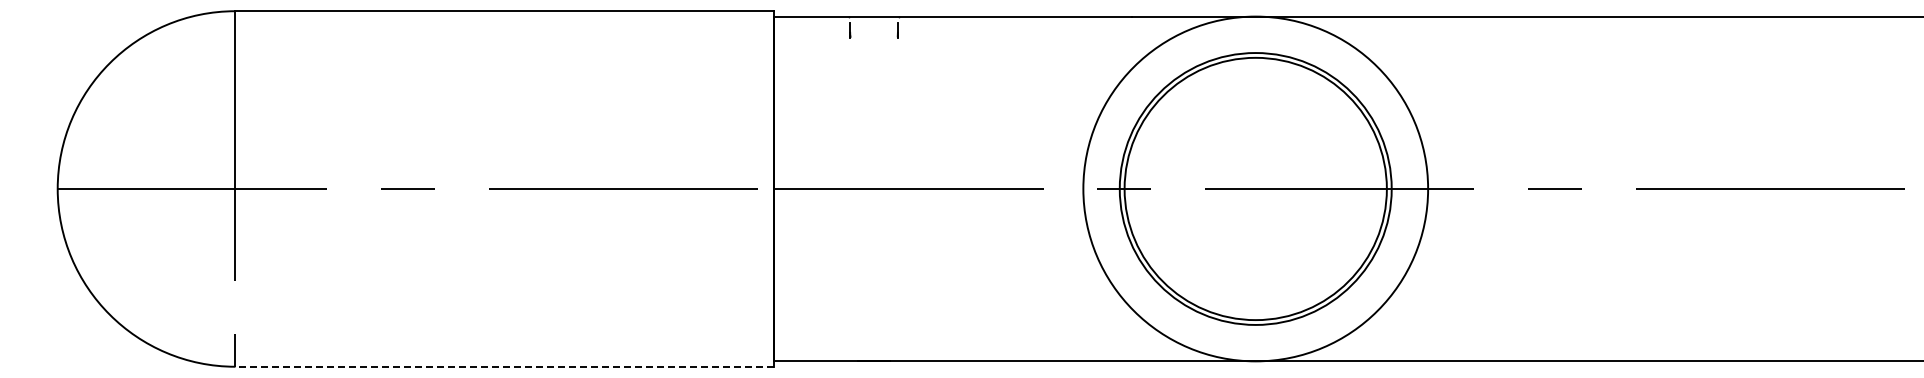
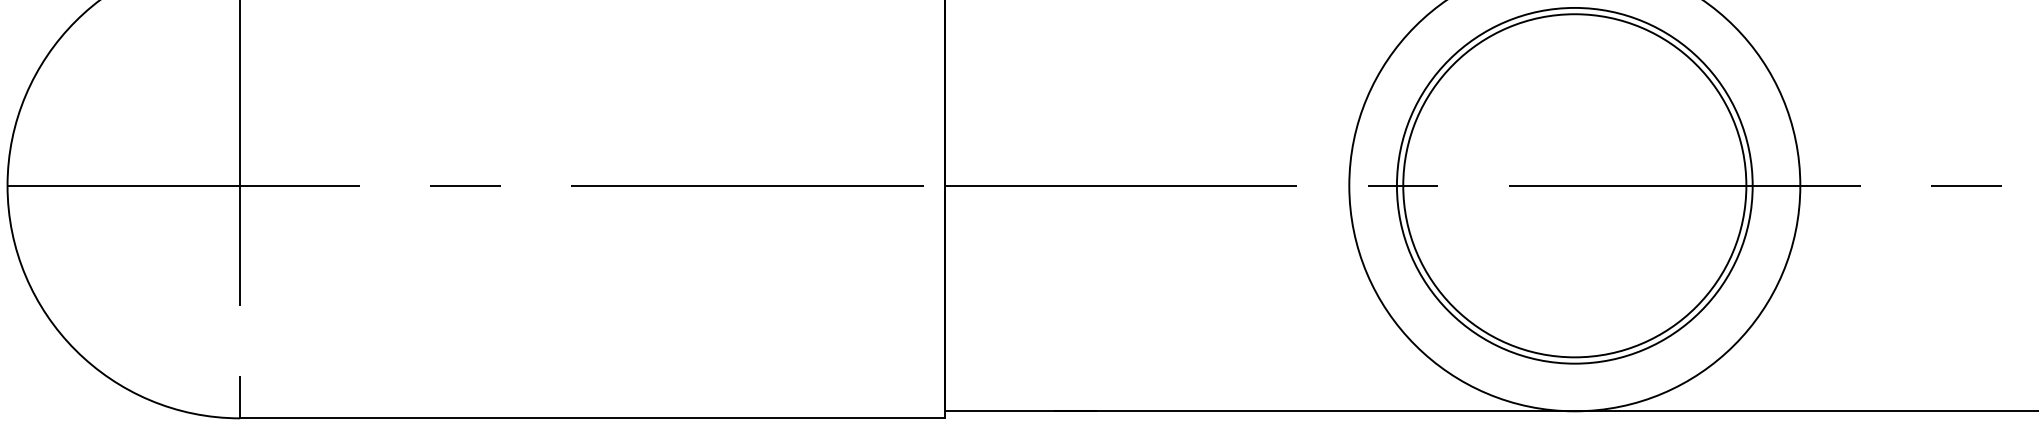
line: (504, 366) -> (592, 418), dashed -> solid

